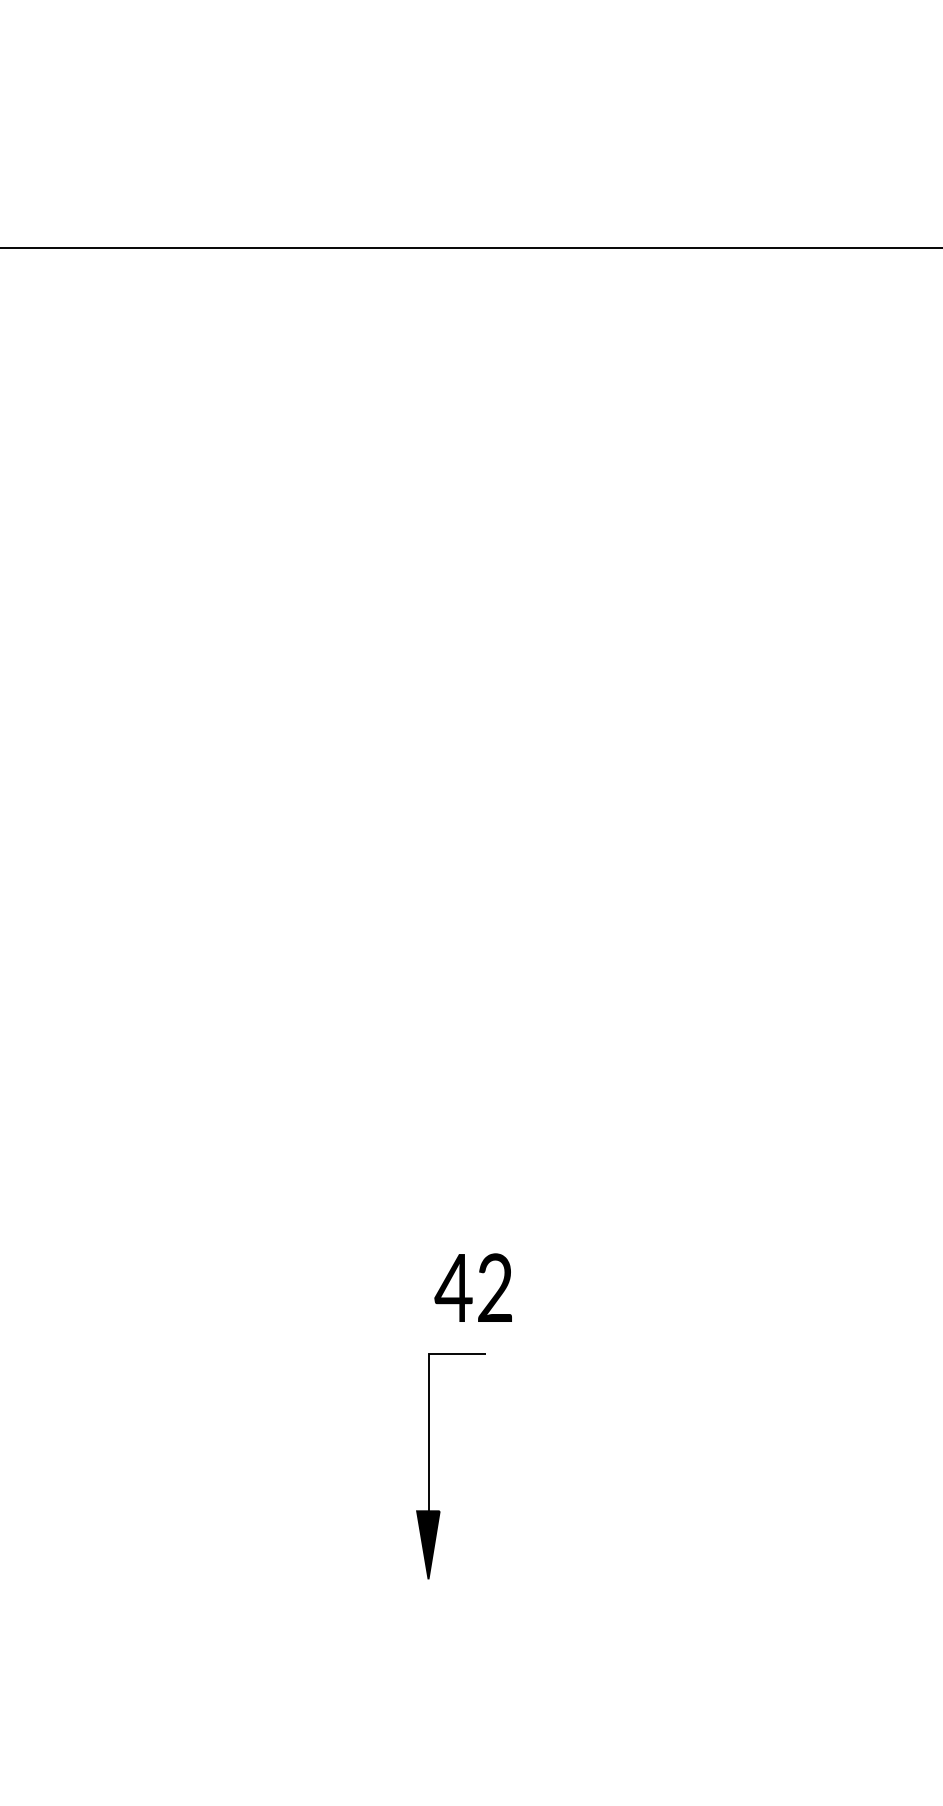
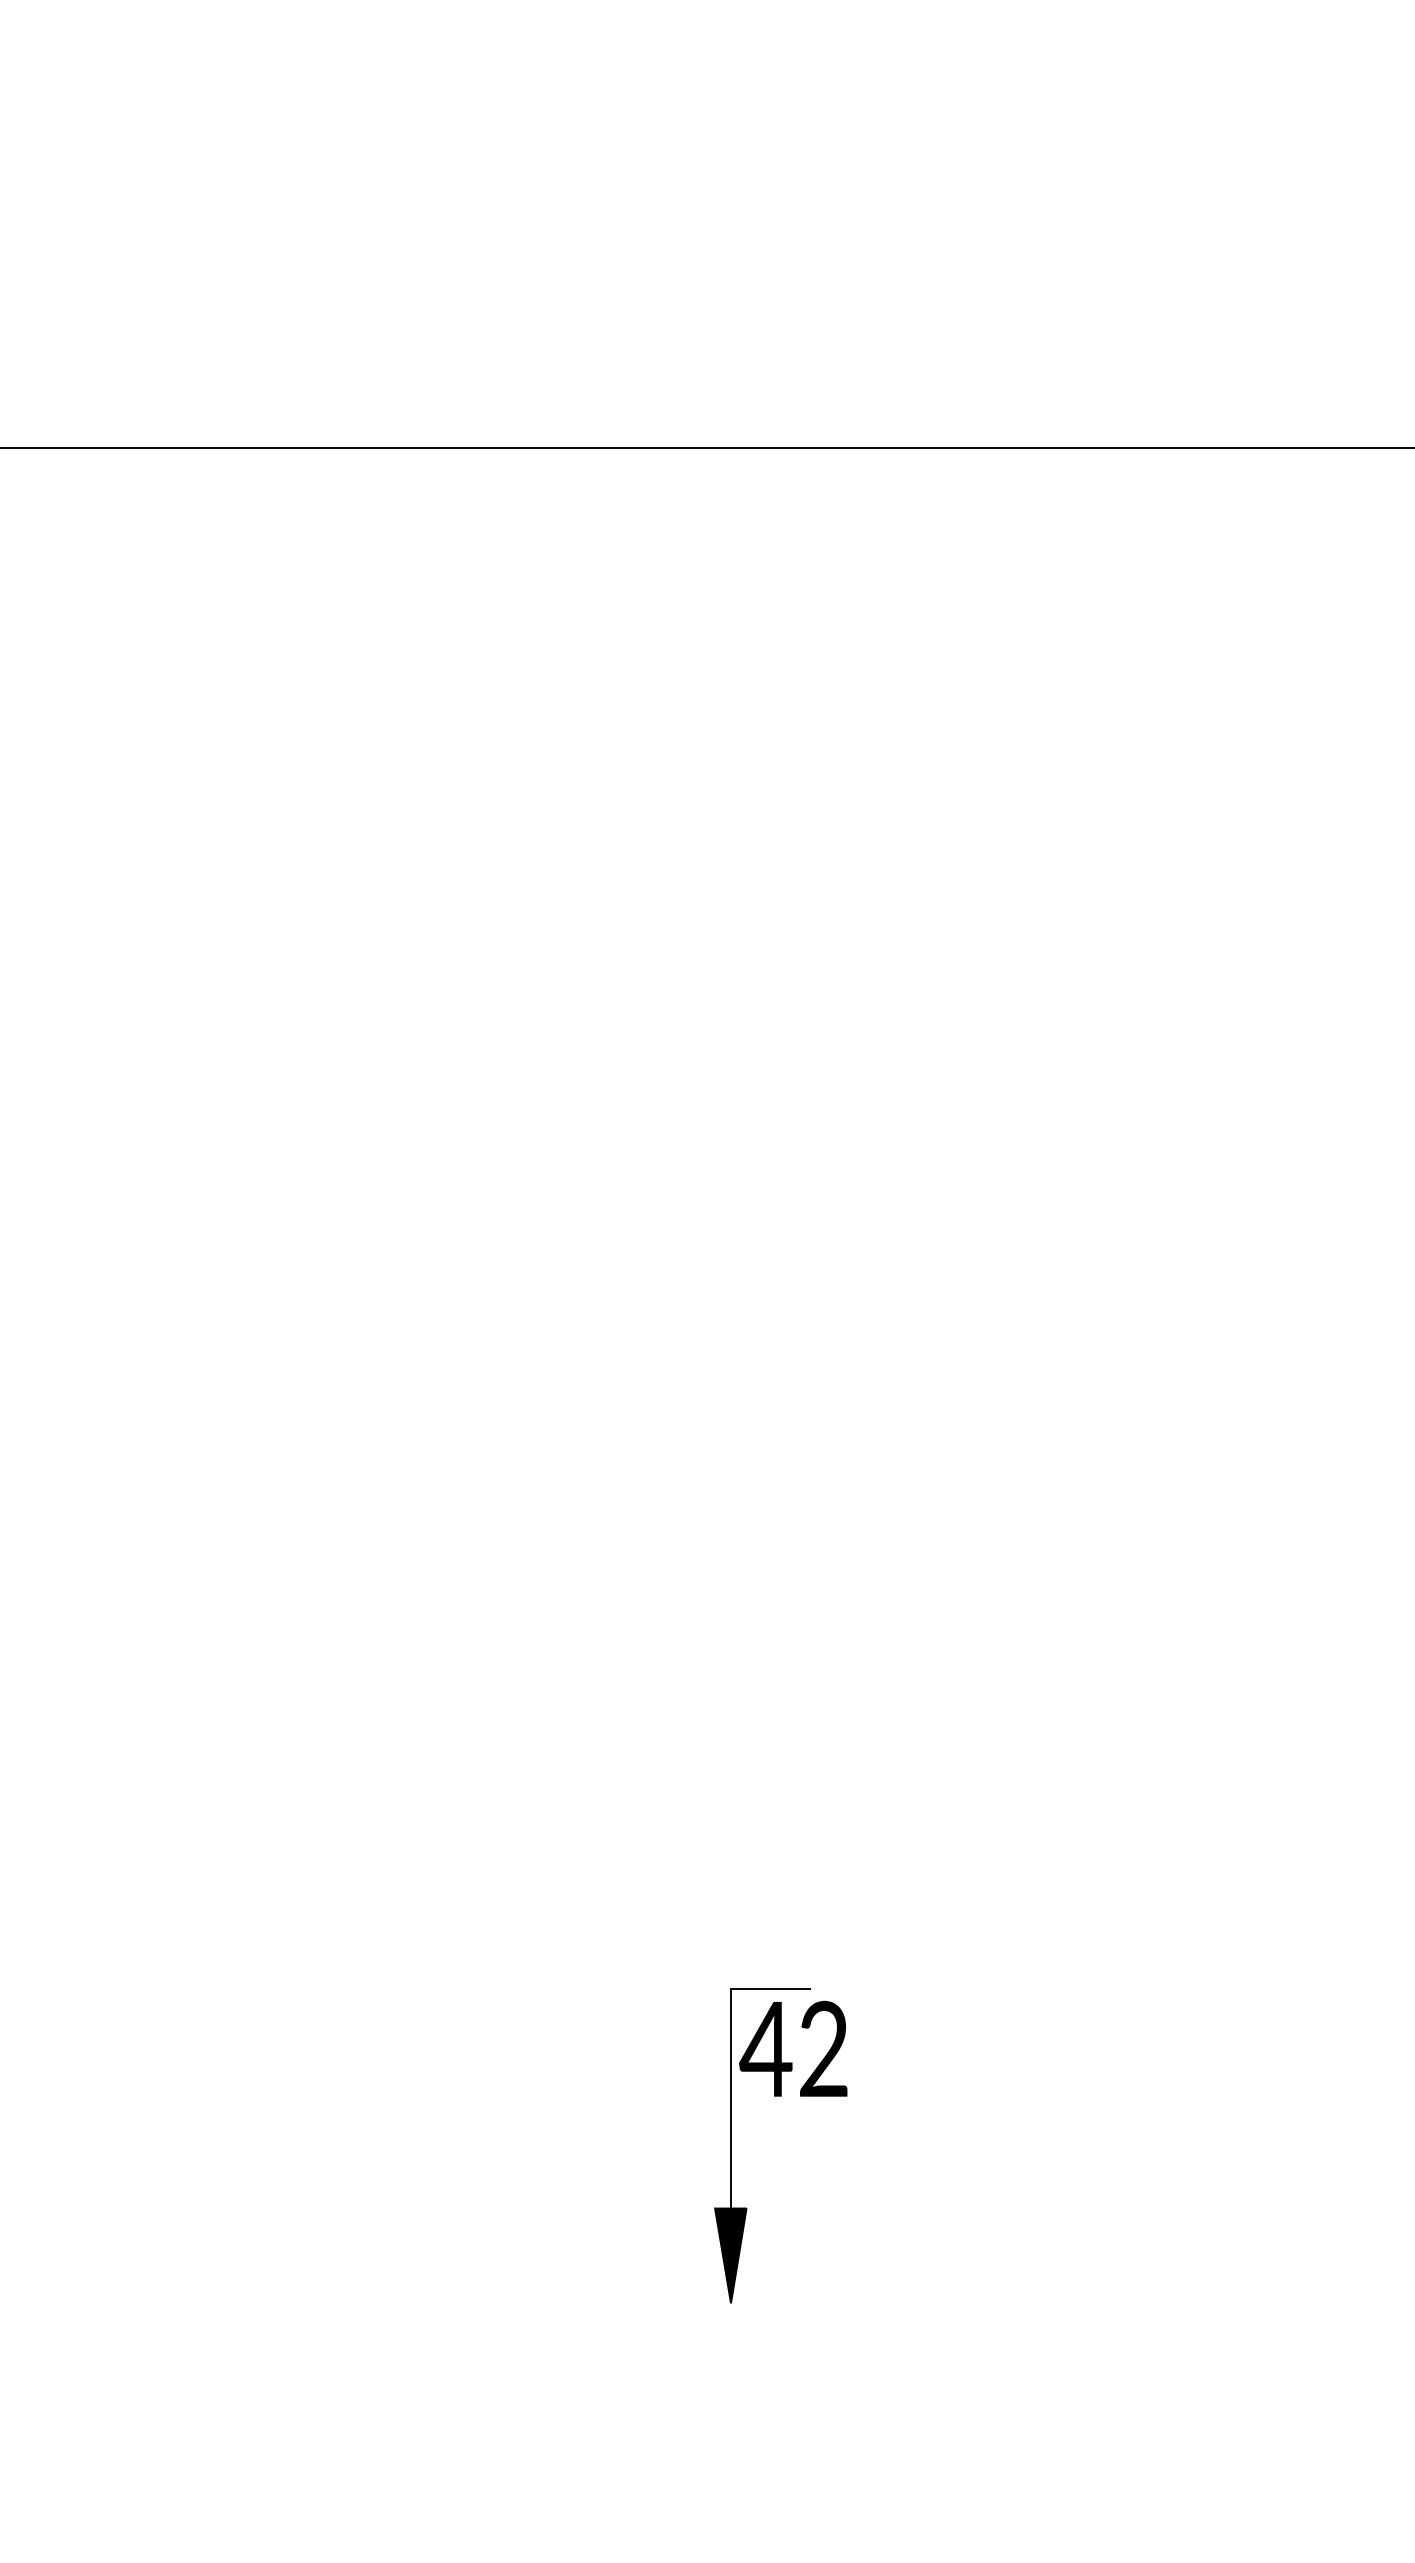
text: (473, 1287) -> (793, 2048), moved

